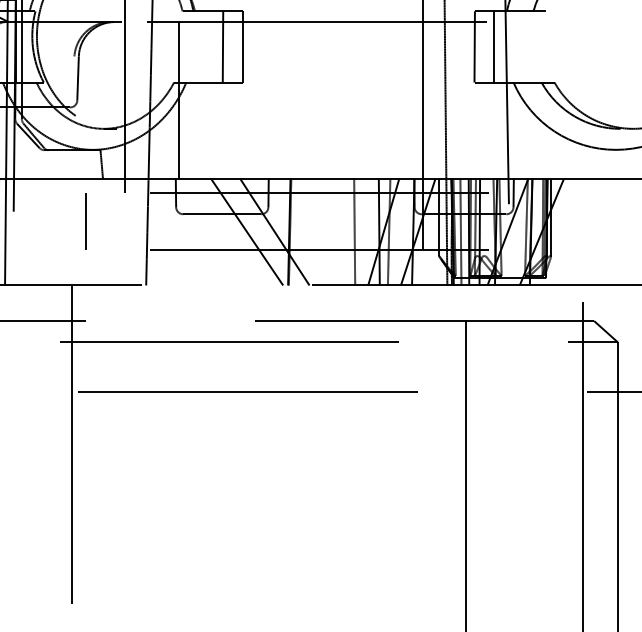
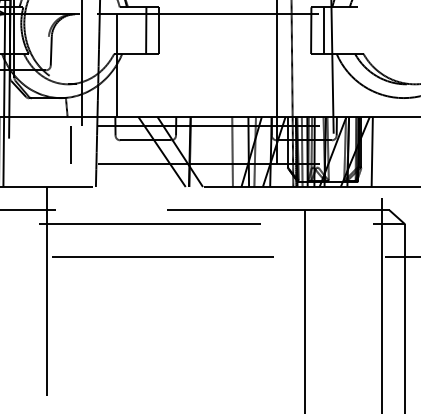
line: (86, 220) -> (70, 144), moved
line: (566, 231) -> (371, 151), added

